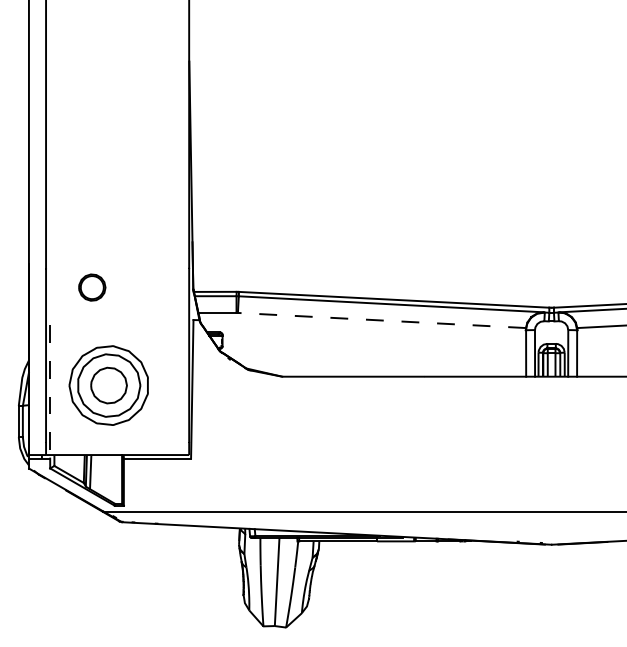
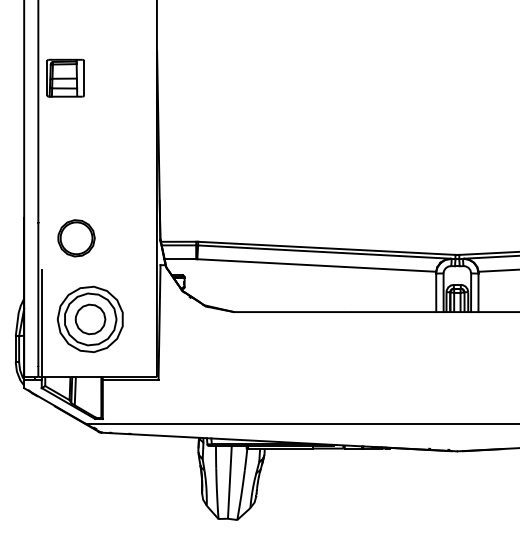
part: (79, 94) -> (66, 78), added
part: (92, 287) -> (76, 238), size x1.67
line: (381, 320) -> (316, 265), dashed -> solid
line: (50, 391) -> (42, 324), dashed -> solid

